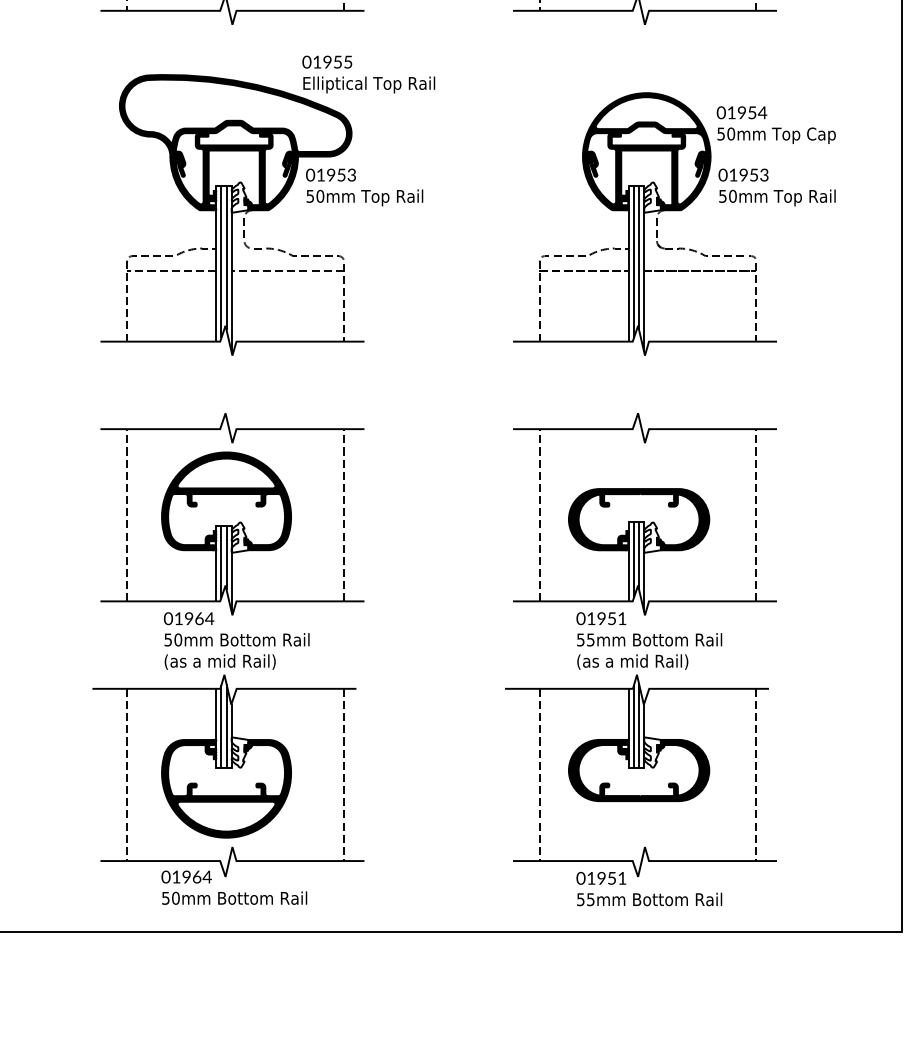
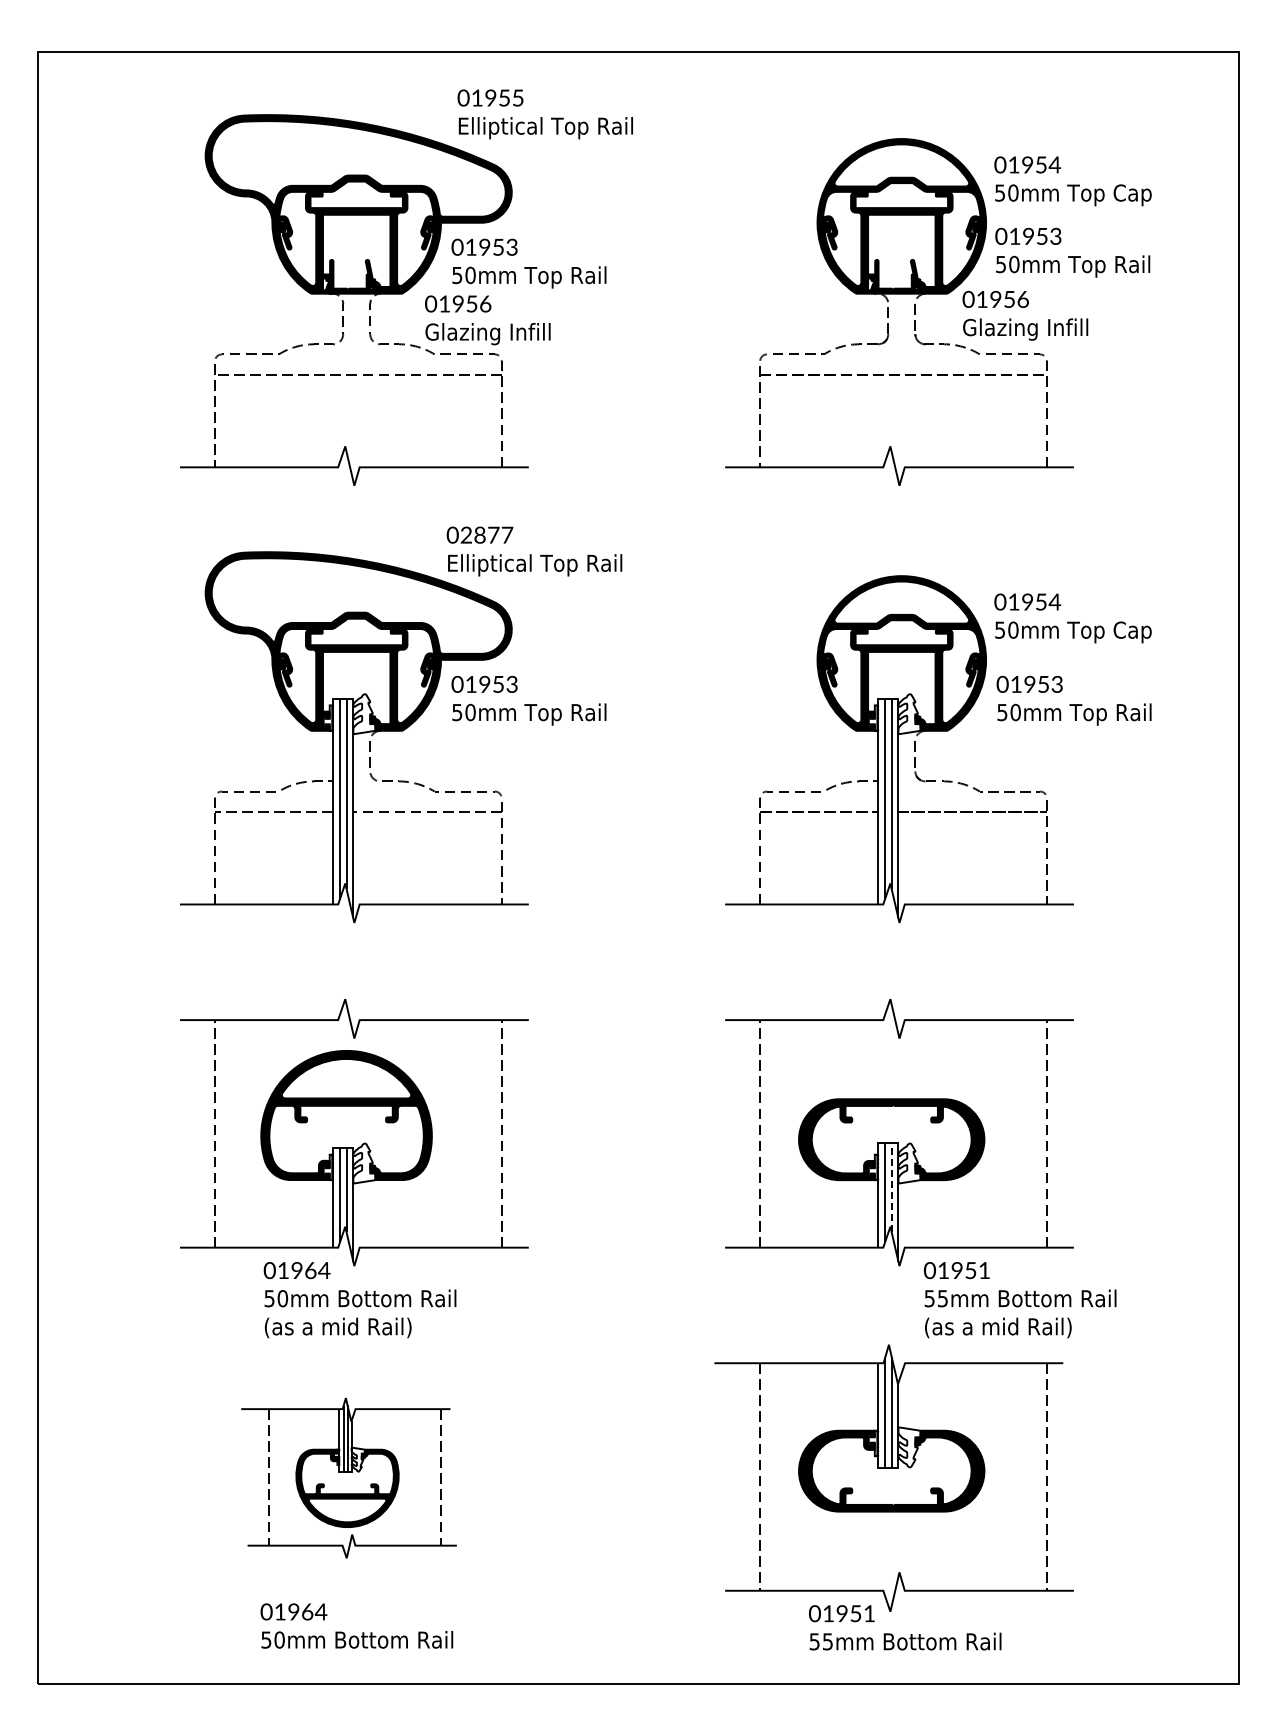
text: (332, 61) -> (486, 534), 01955 -> 02877
line: (638, 555) -> (891, 1187), solid -> dashed
text: (649, 641) -> (1020, 1300), moved
part: (228, 775) -> (348, 1477), size x0.6

